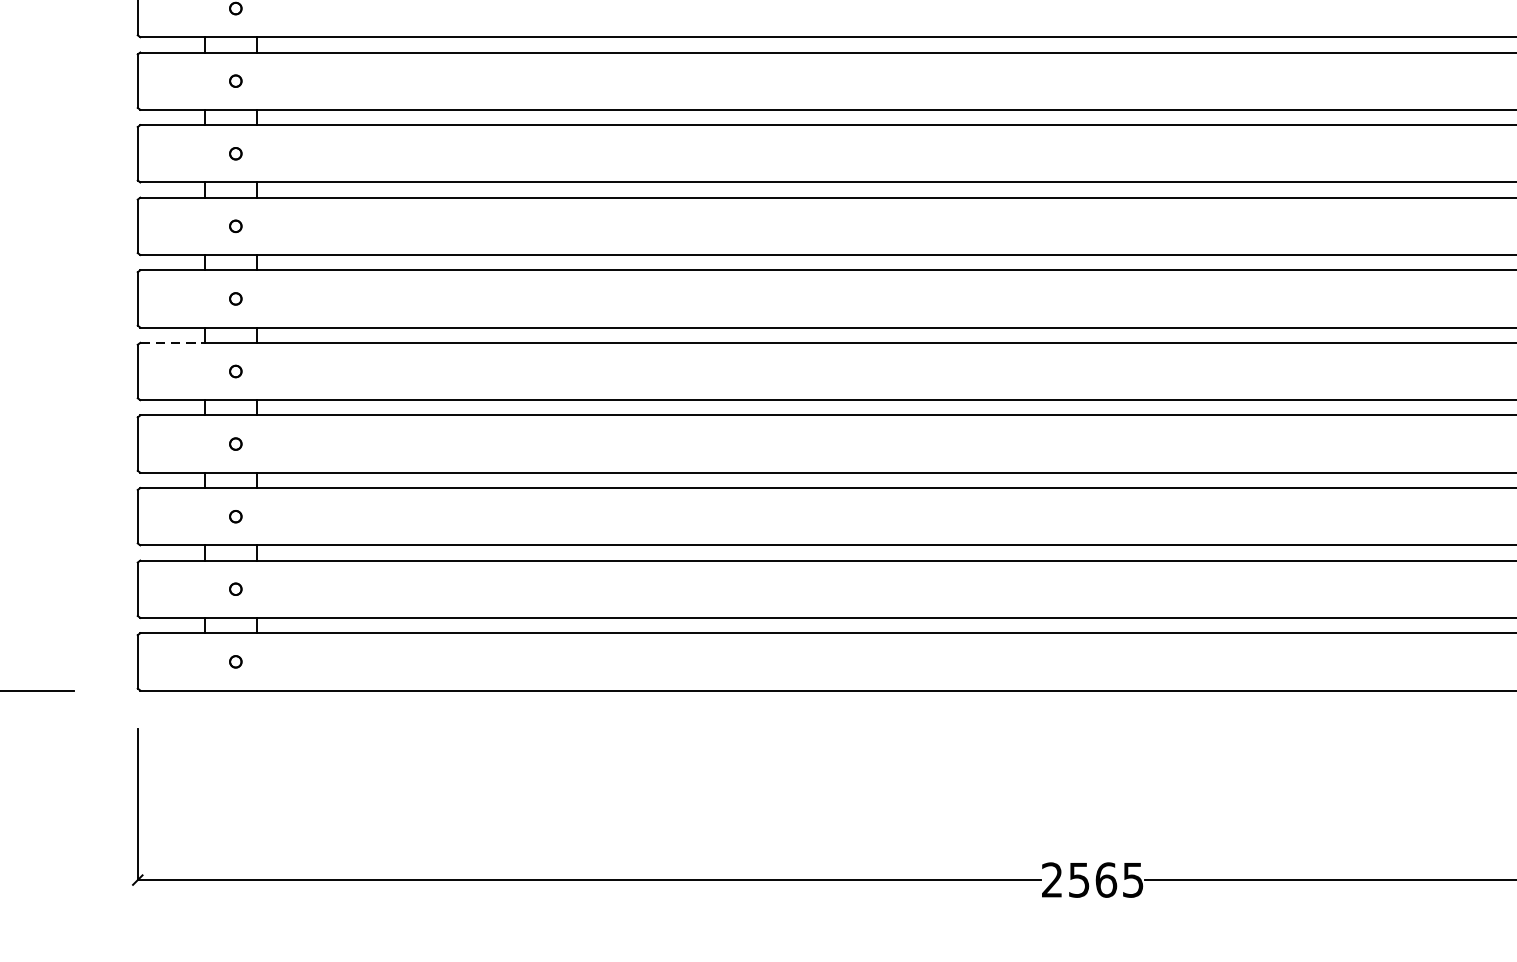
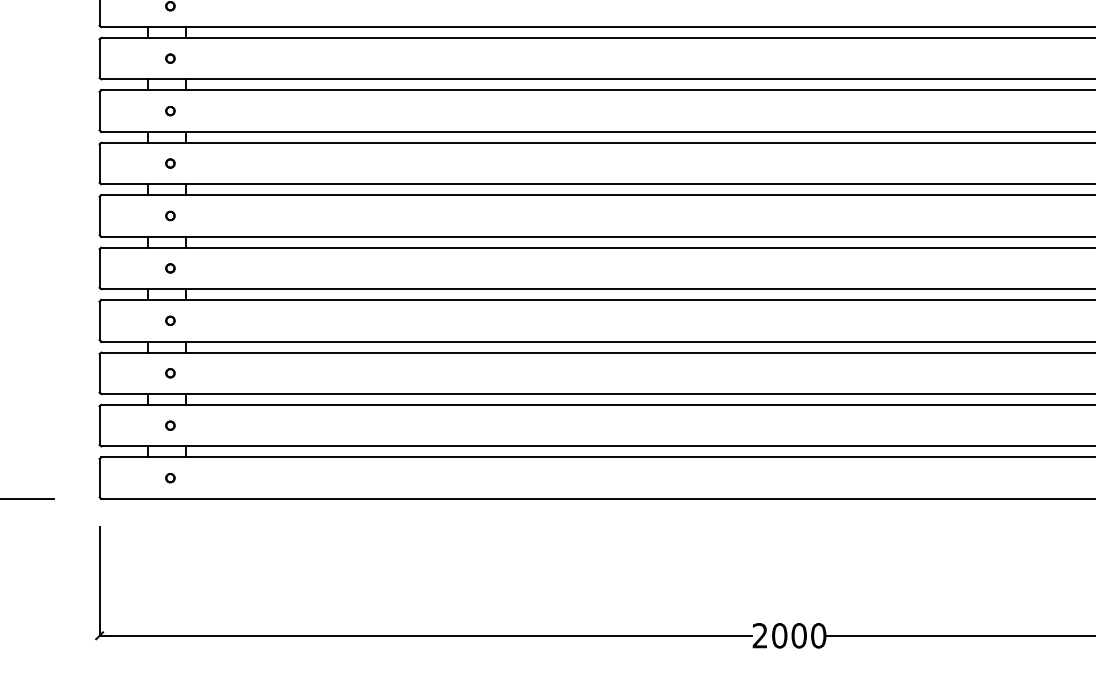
line: (173, 342) -> (125, 247), dashed -> solid
text: (1106, 879) -> (799, 635), 2565 -> 2000

